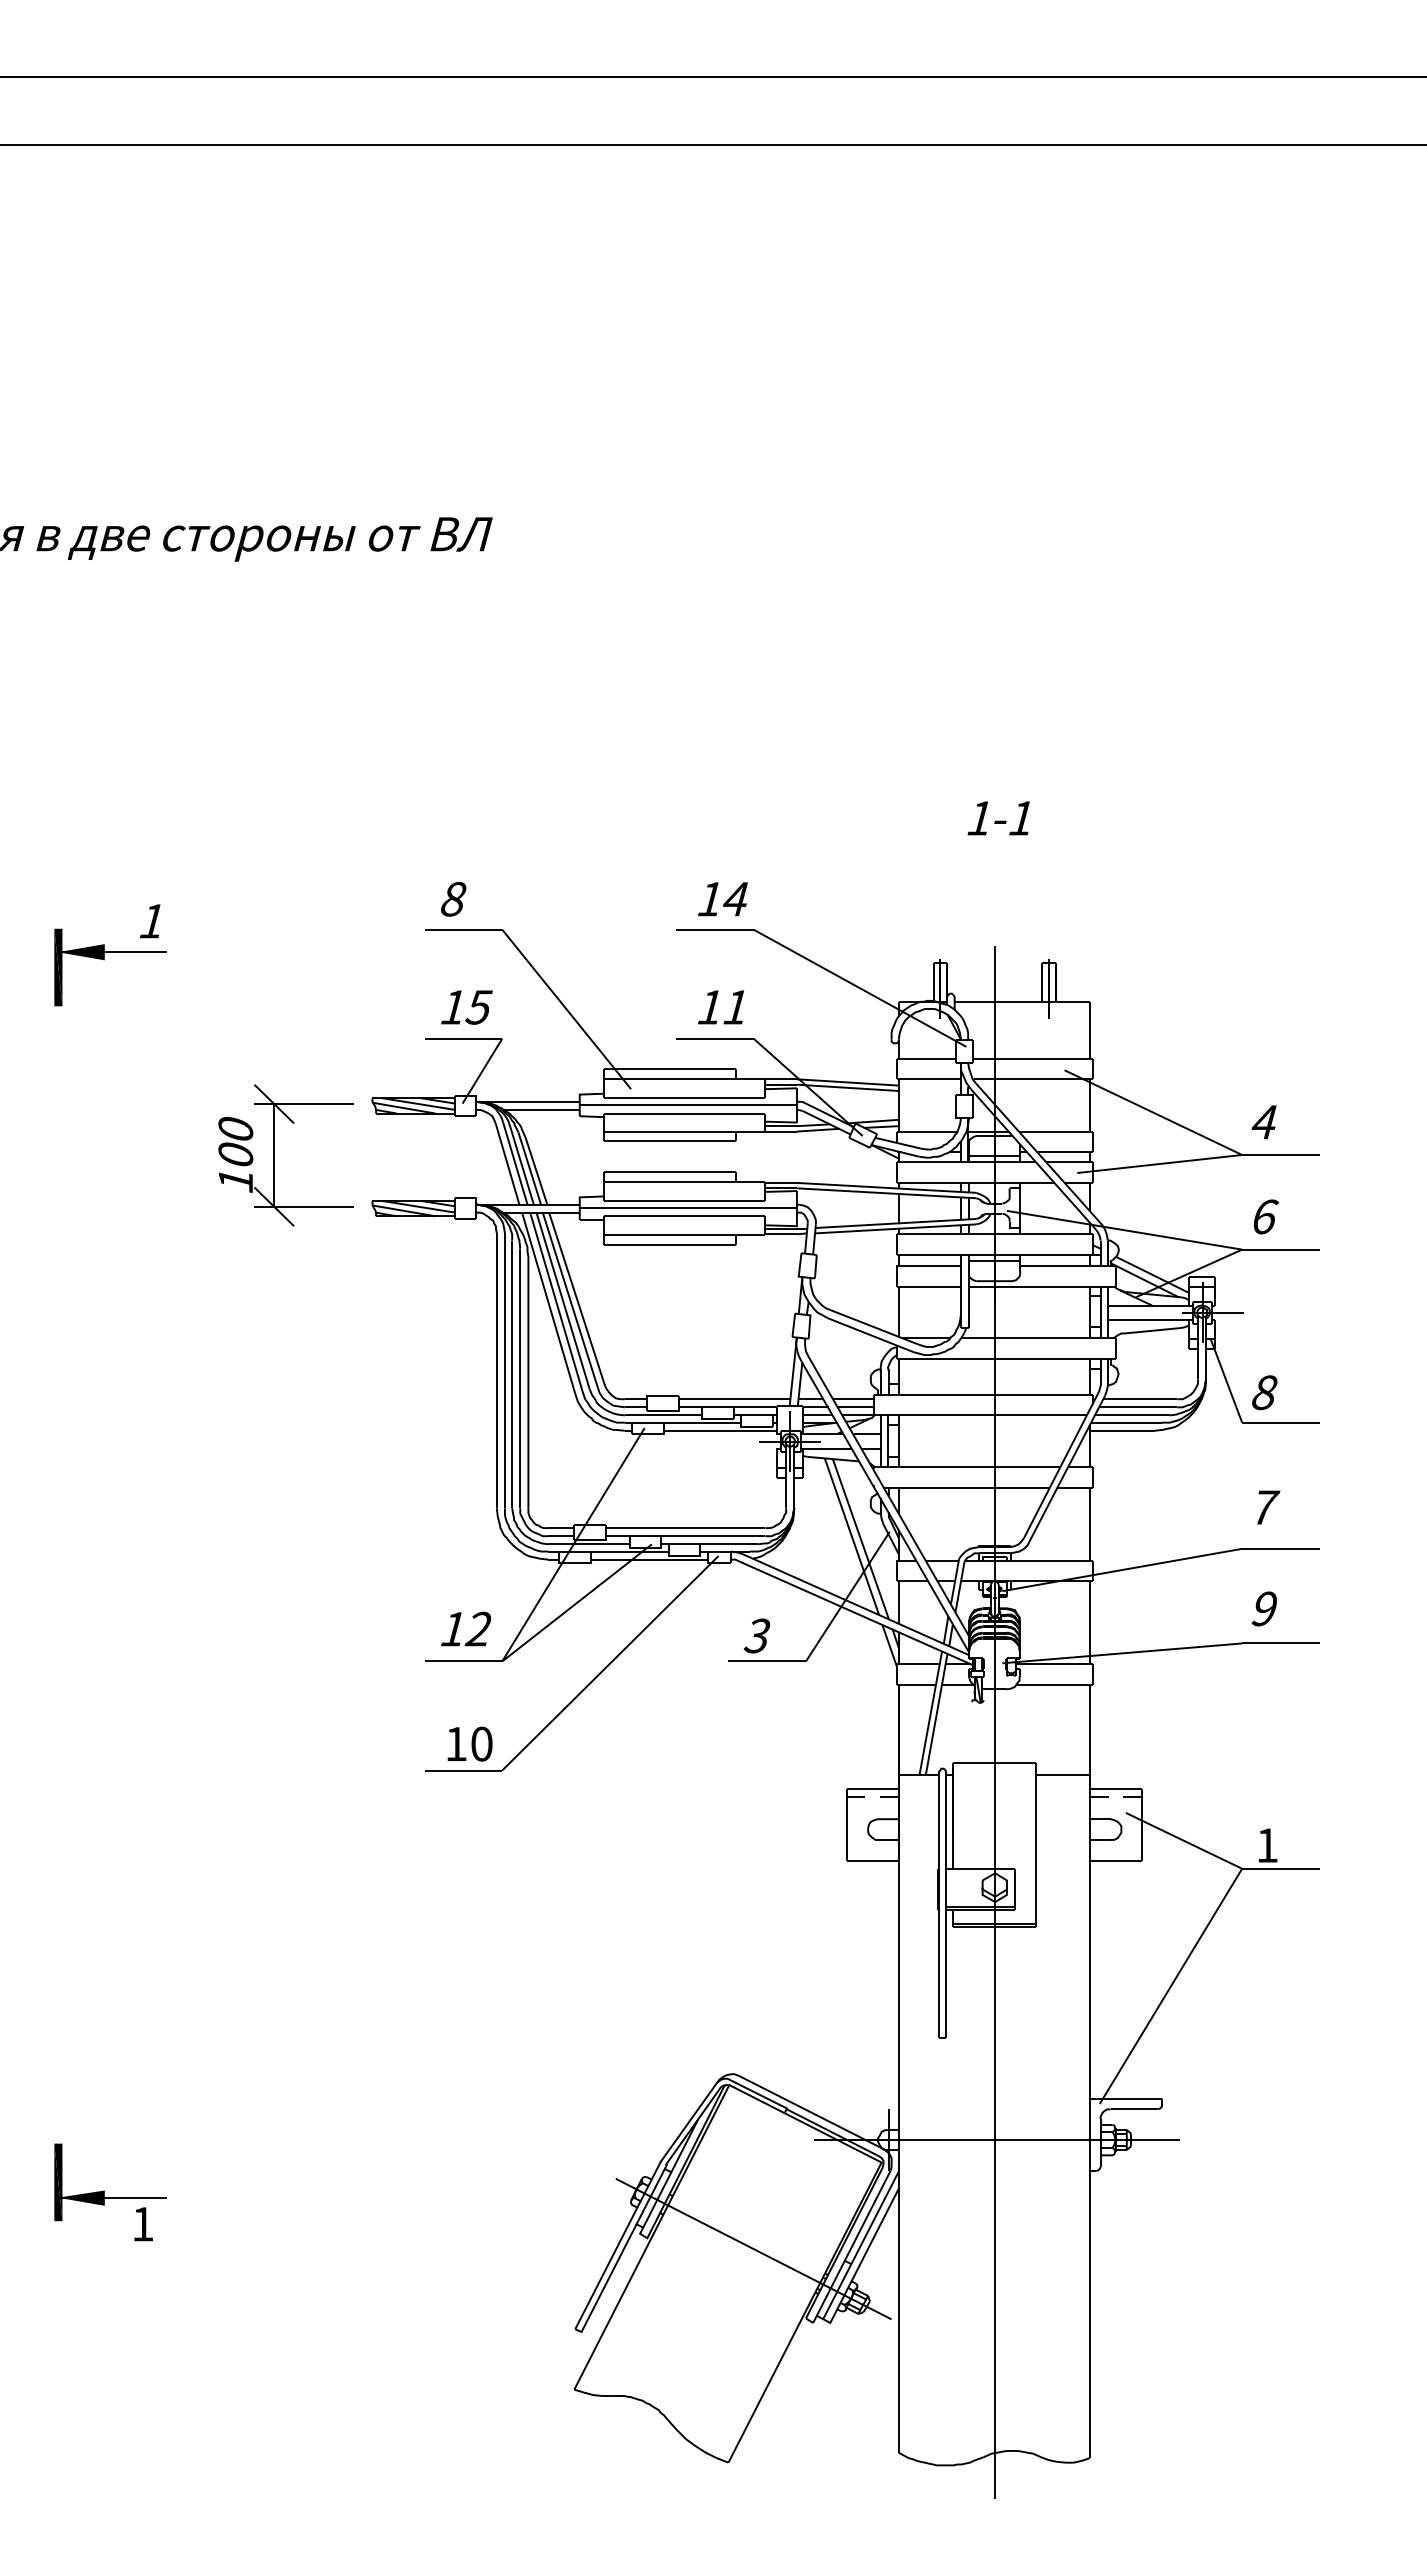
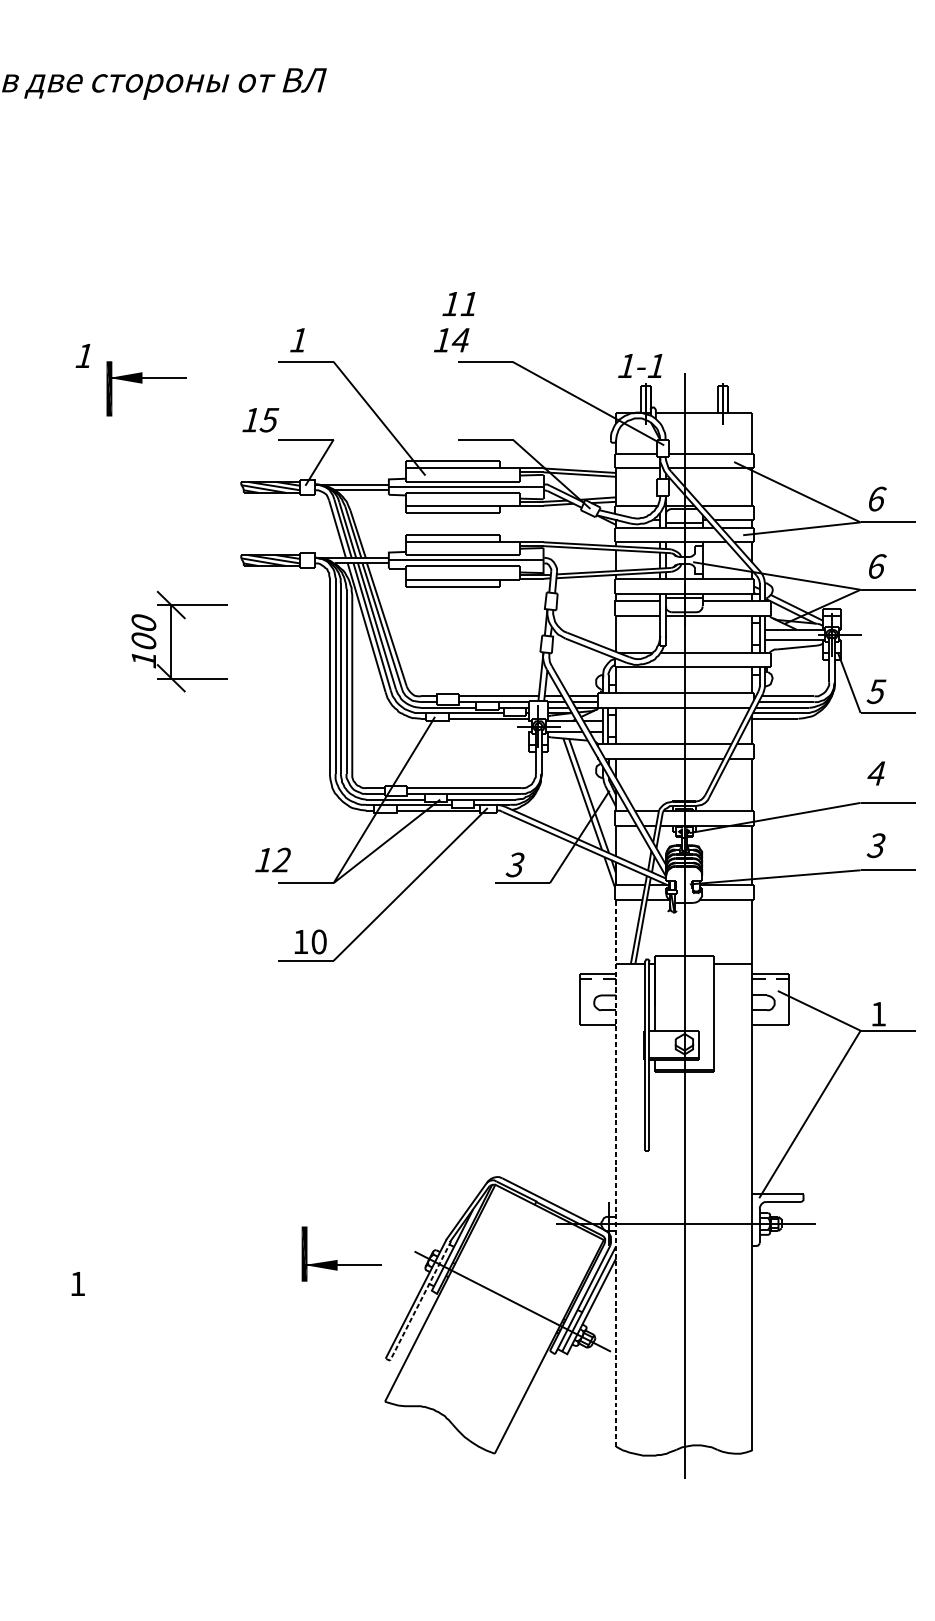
text: (998, 818) -> (640, 366), moved
text: (453, 898) -> (298, 339), 8 -> 1
text: (722, 899) -> (451, 340), moved
part: (104, 960) -> (142, 383), moved
text: (466, 1007) -> (260, 420), moved
text: (720, 1007) -> (458, 304), moved
text: (1265, 1121) -> (877, 498), 4 -> 6
part: (274, 1155) -> (171, 641), moved
text: (1264, 1392) -> (876, 691), 8 -> 5
text: (1265, 1507) -> (877, 773), 7 -> 4
text: (1263, 1608) -> (875, 845), 9 -> 3
text: (466, 1628) -> (273, 859), moved
line: (898, 1980) -> (615, 1110), solid -> dashed
part: (104, 2190) -> (337, 1259), moved
line: (622, 2252) -> (419, 1304), solid -> dashed

